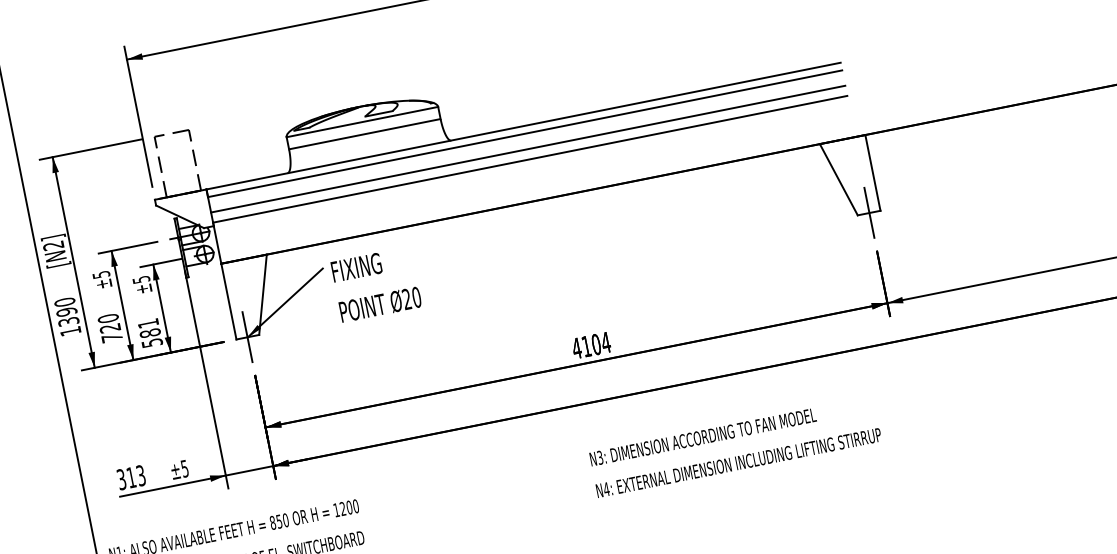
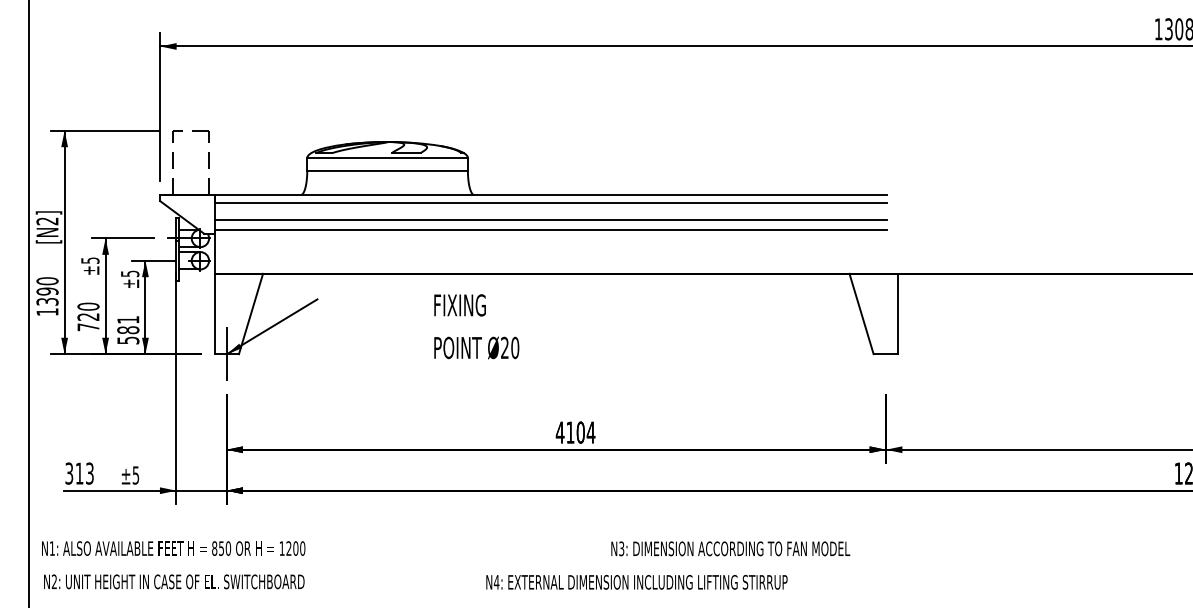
line: (868, 212) -> (885, 353), removed
text: (376, 284) -> (476, 326), moved
text: (702, 436) -> (730, 548), moved
text: (738, 463) -> (636, 582), moved

